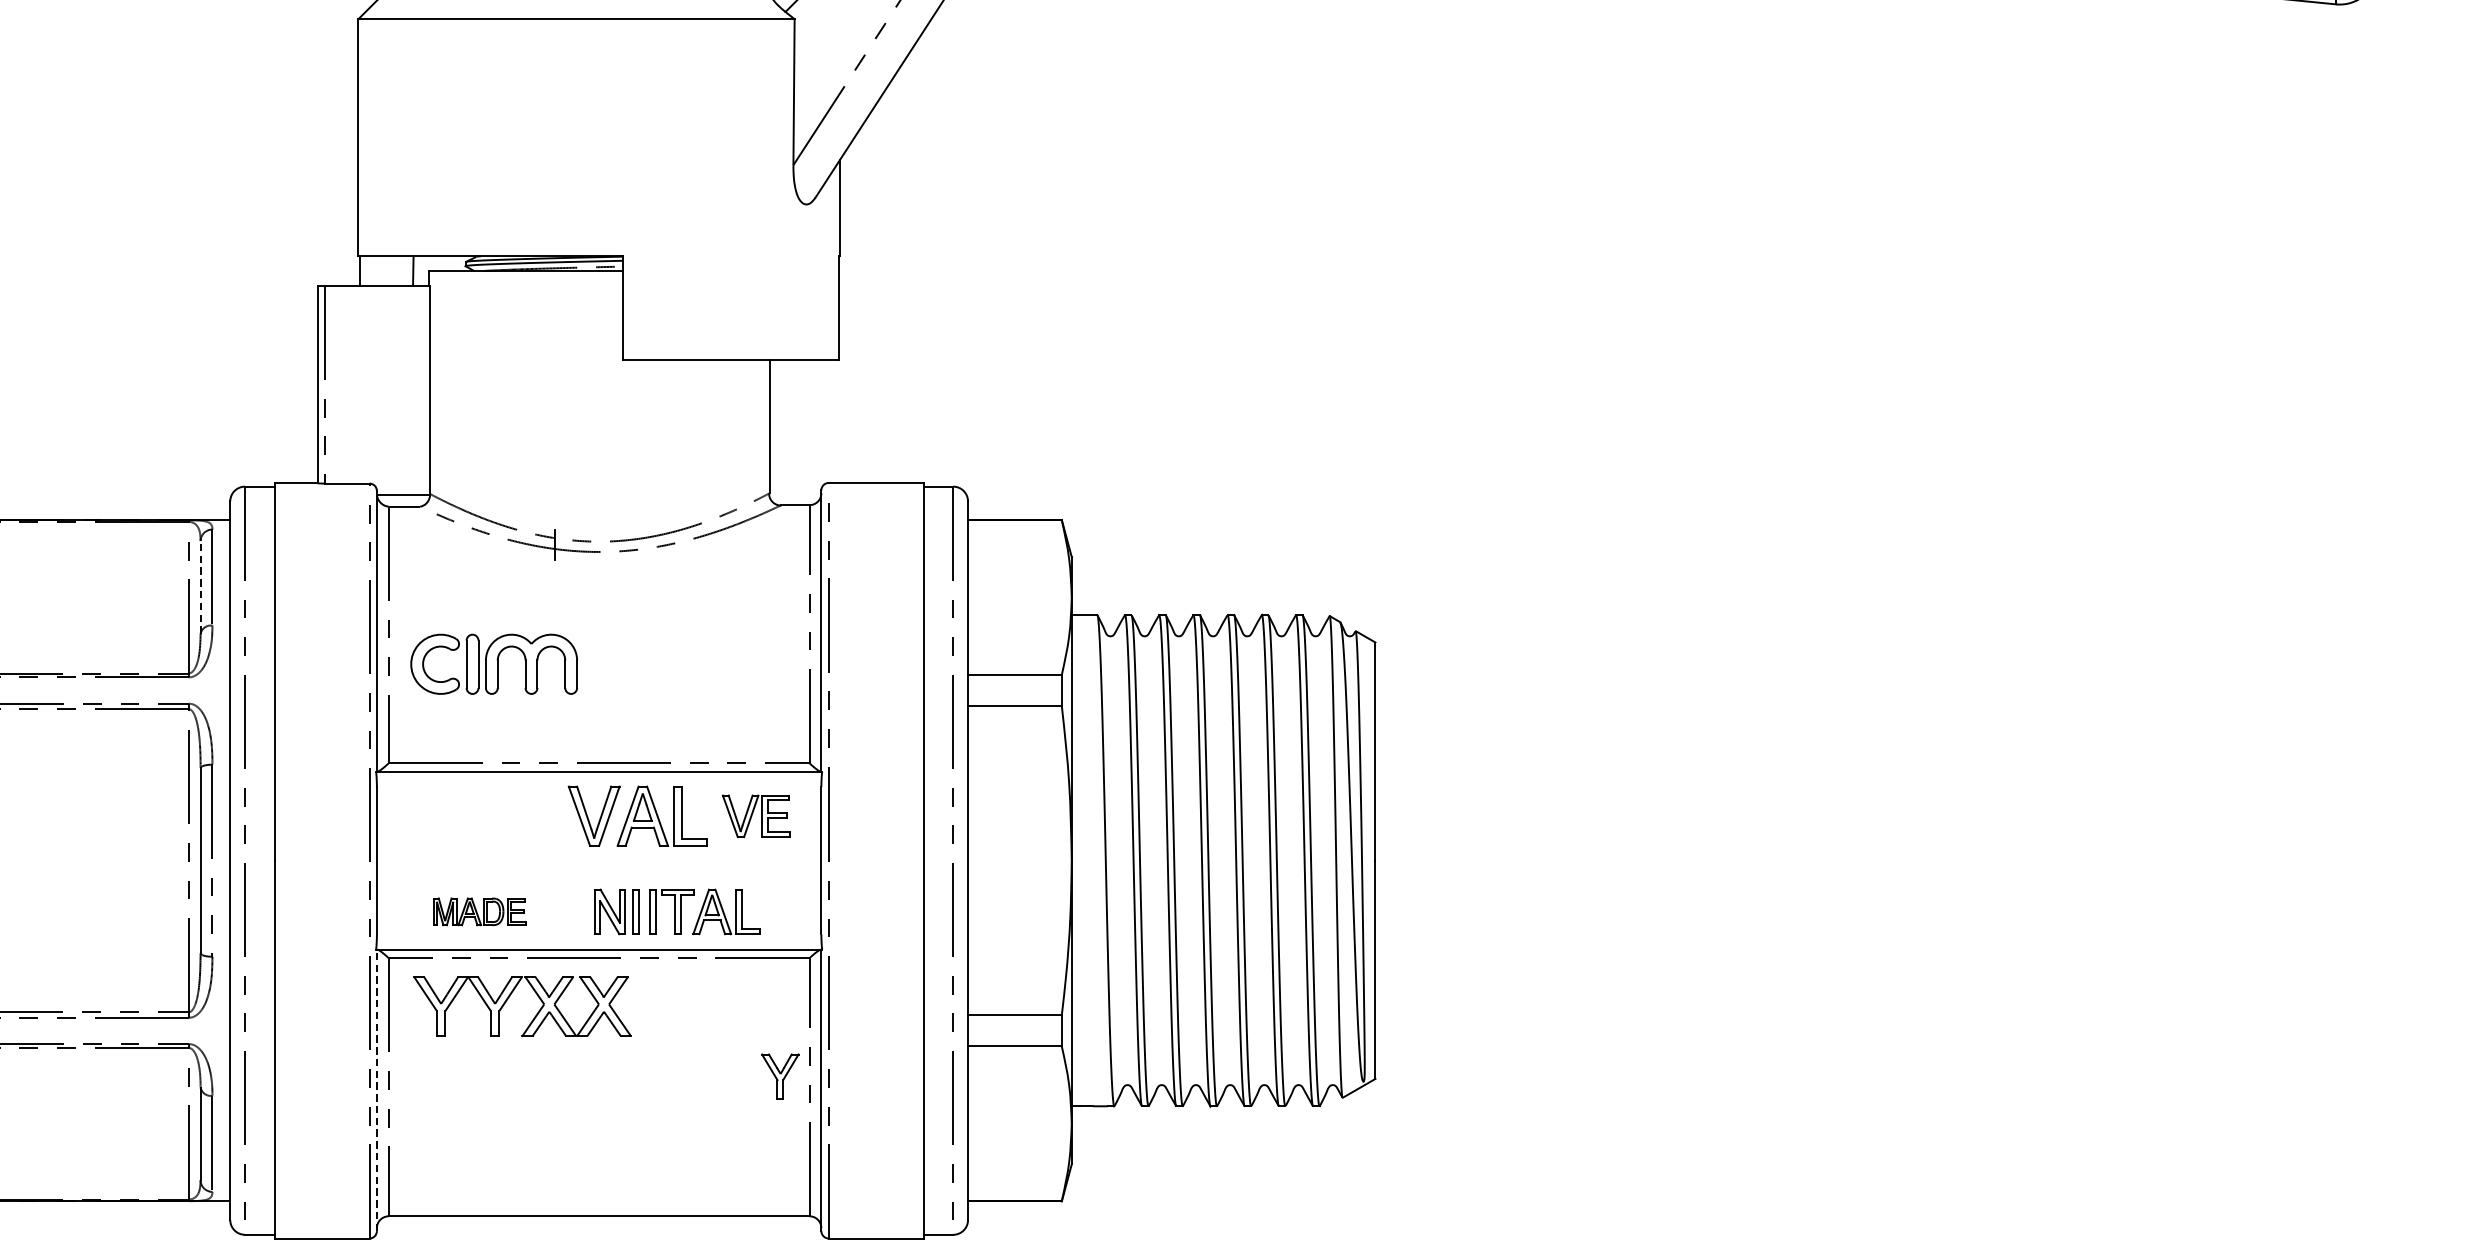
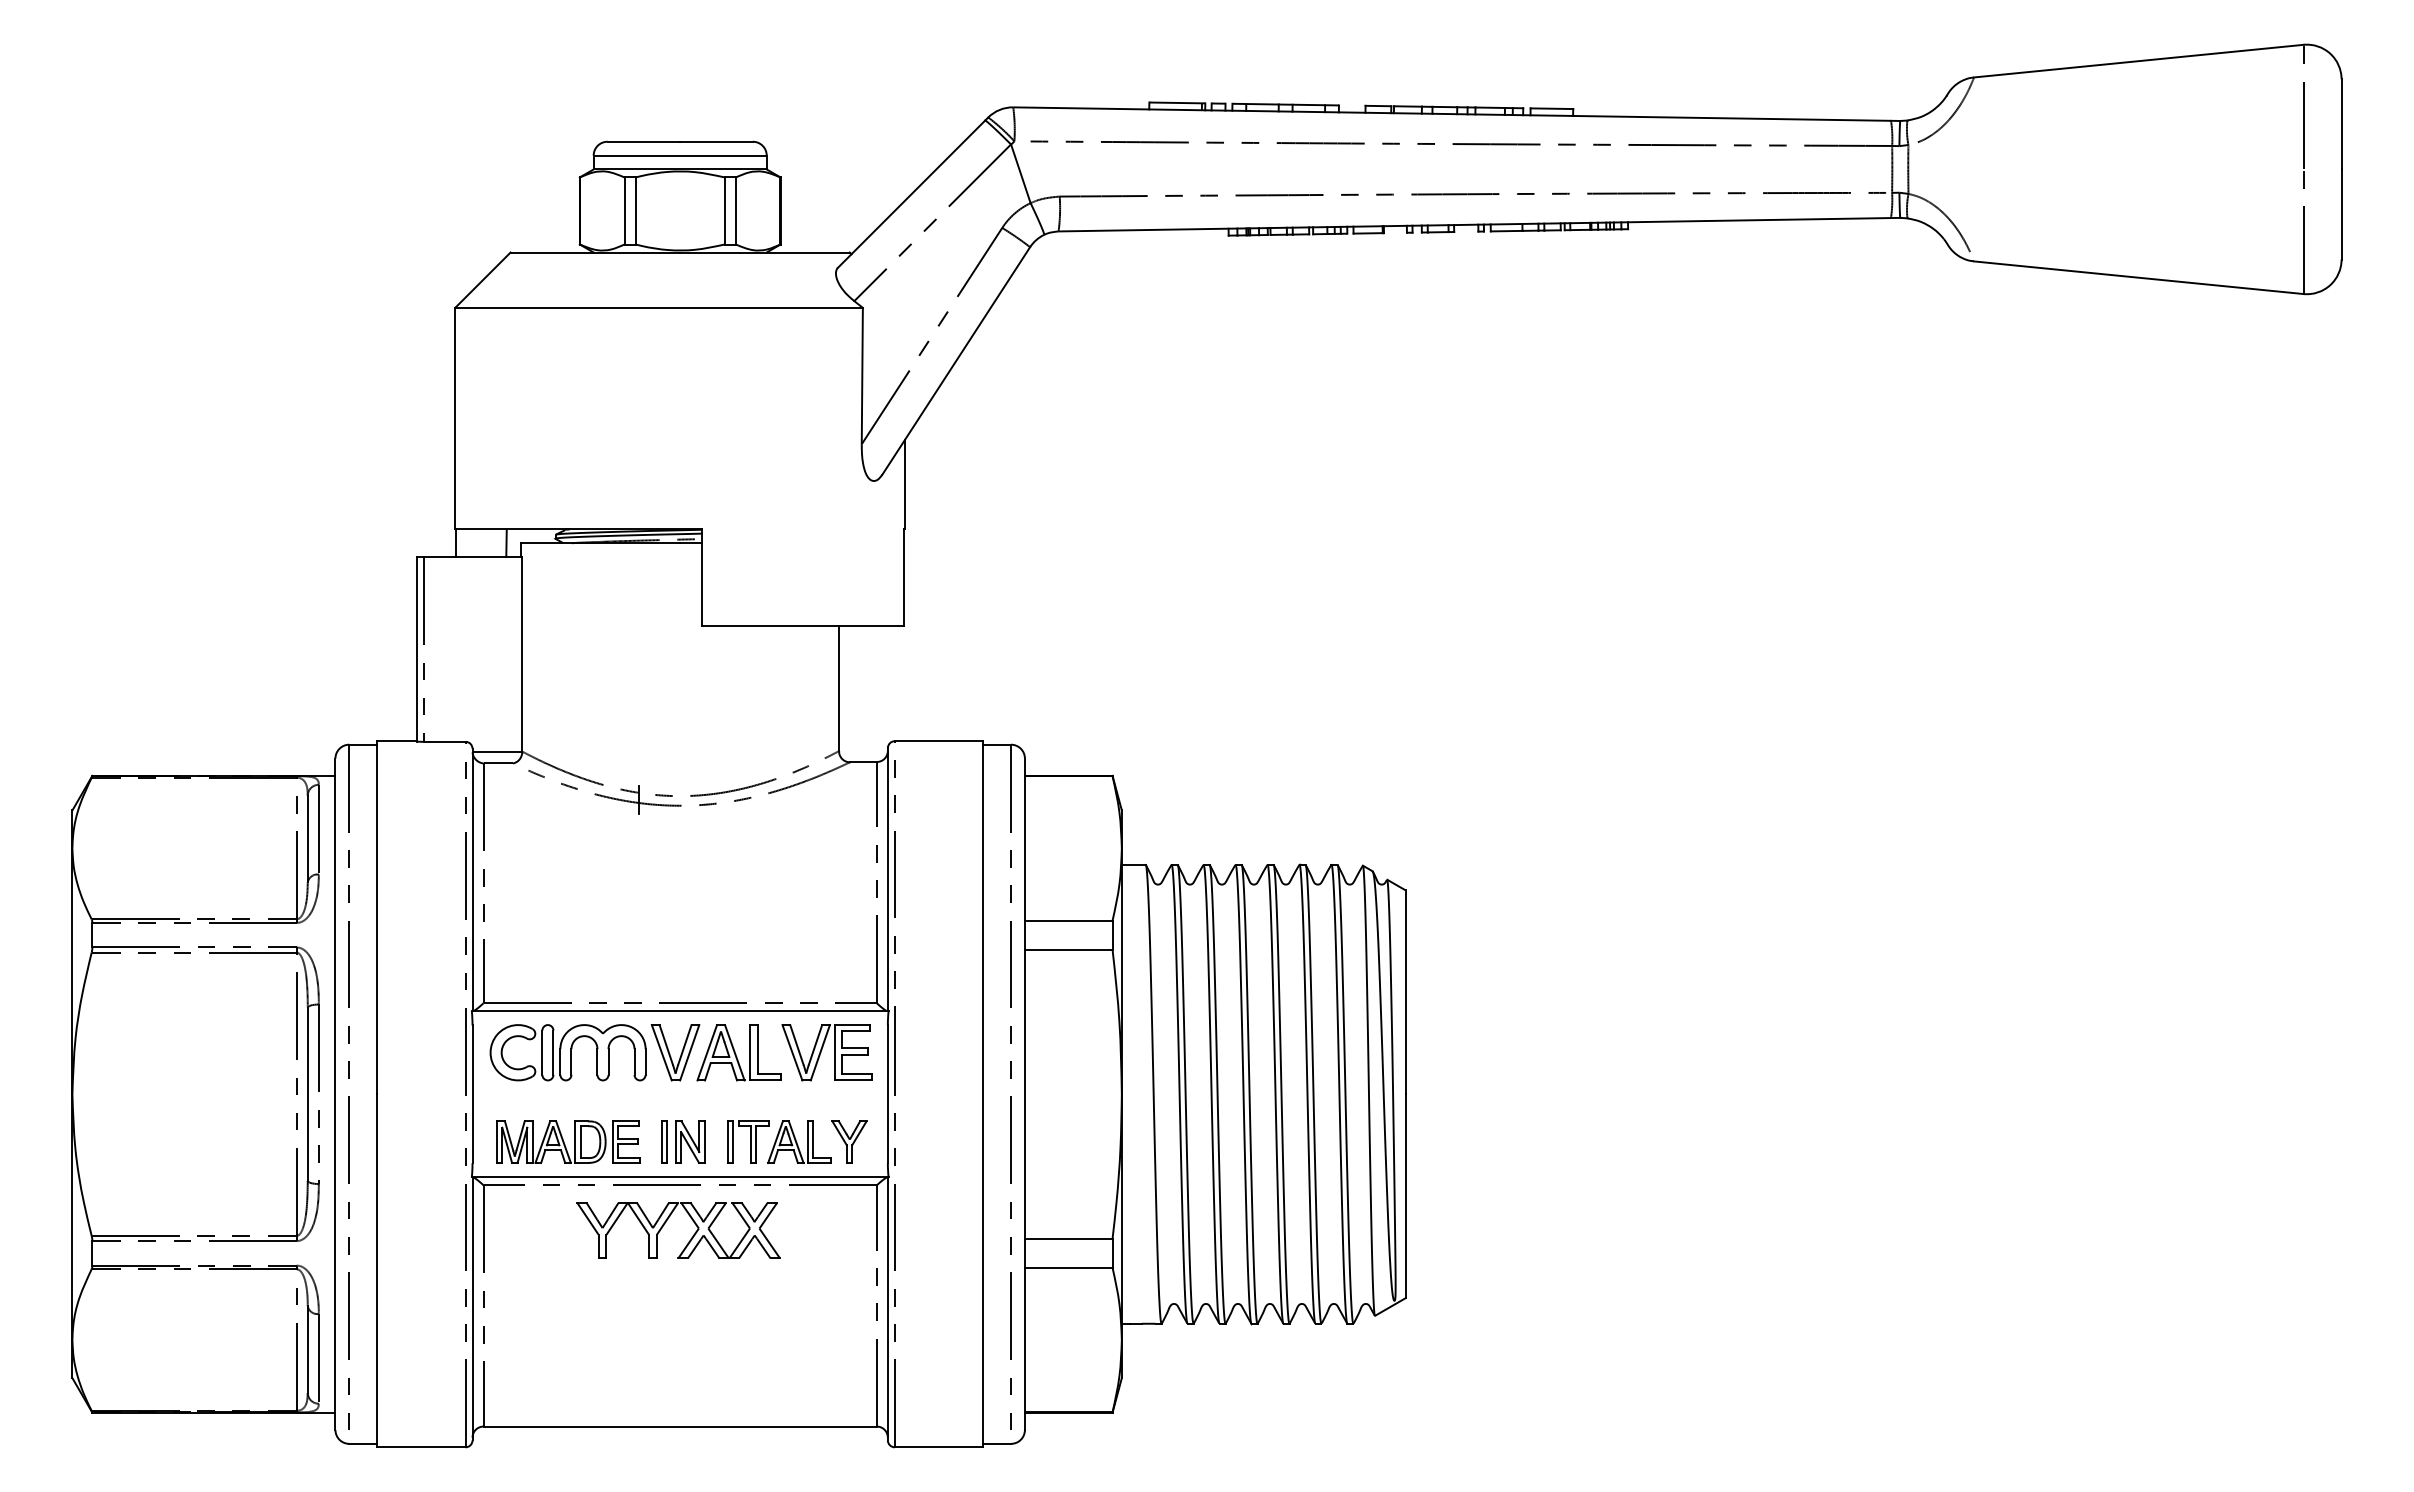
line: (200, 587) -> (307, 838), dashed -> solid
part: (493, 664) -> (567, 1052), moved
part: (755, 816) -> (826, 1052), size x1.43
part: (479, 911) -> (568, 1141), size x1.67
part: (635, 911) -> (664, 1141), moved
part: (509, 997) -> (666, 1222), moved
part: (780, 1076) -> (849, 1141), moved
line: (376, 1089) -> (472, 1308), dashed -> solid

